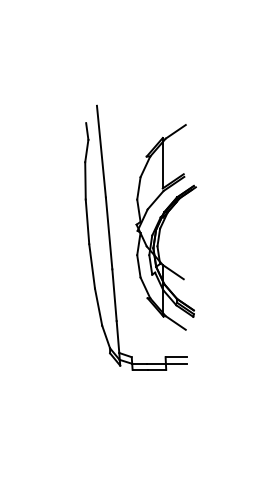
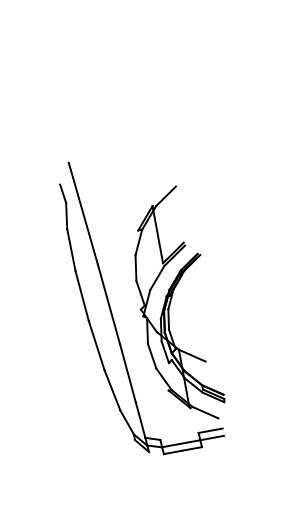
part: (165, 227) -> (174, 306), moved

